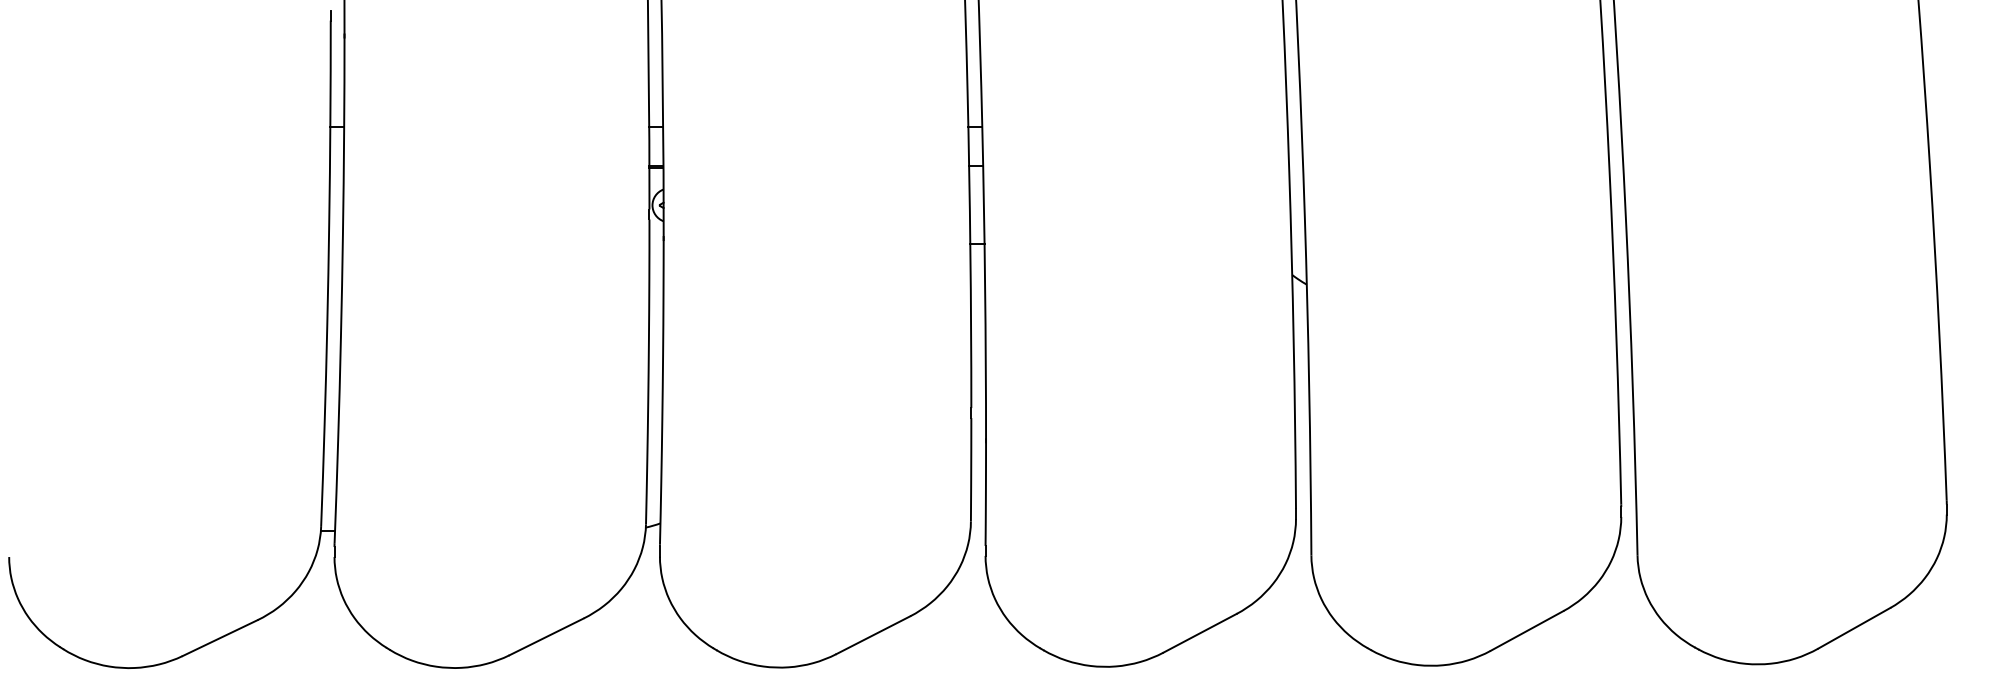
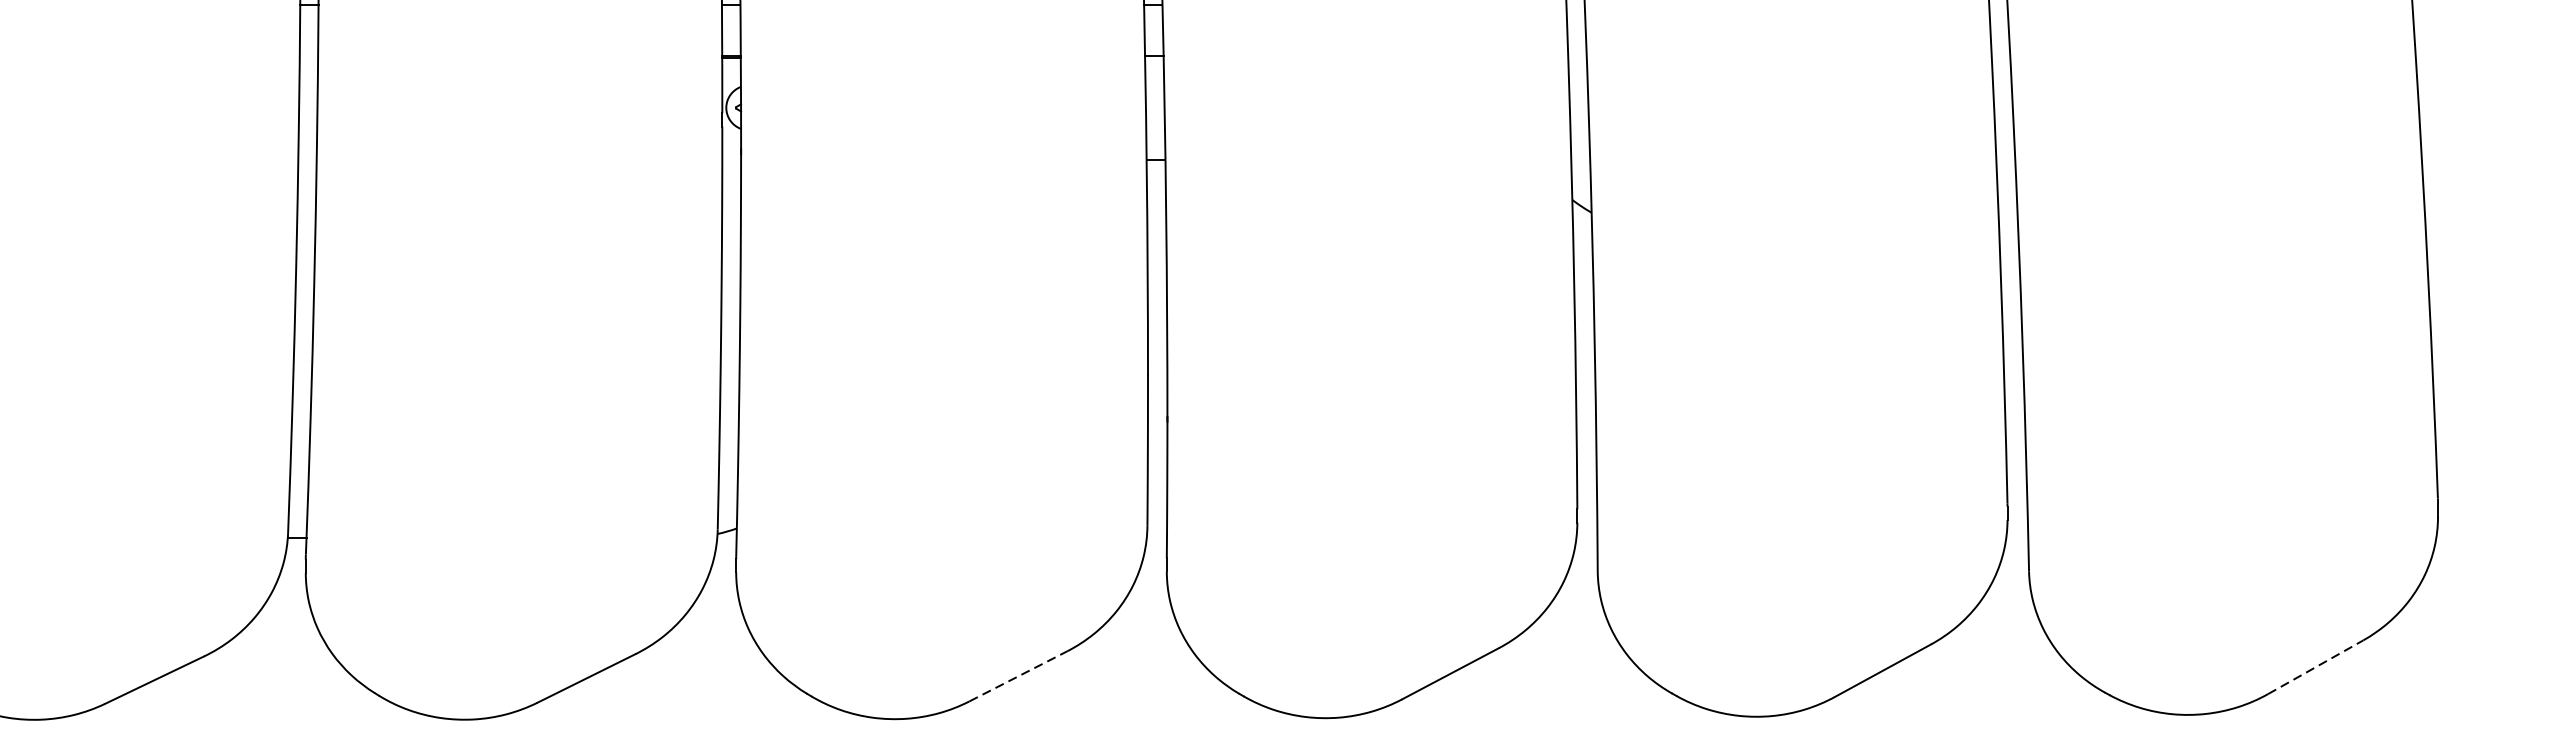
line: (1854, 628) -> (2315, 667), solid -> dashed
line: (873, 635) -> (1018, 676), solid -> dashed

